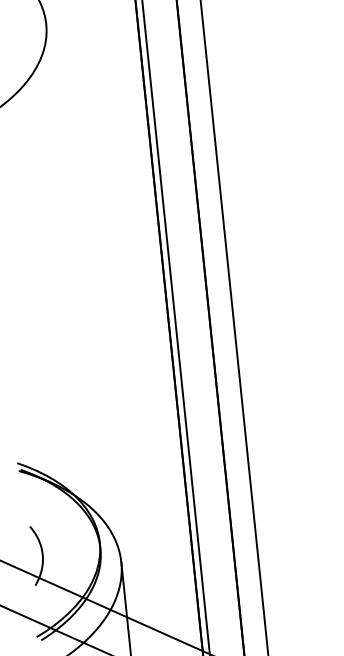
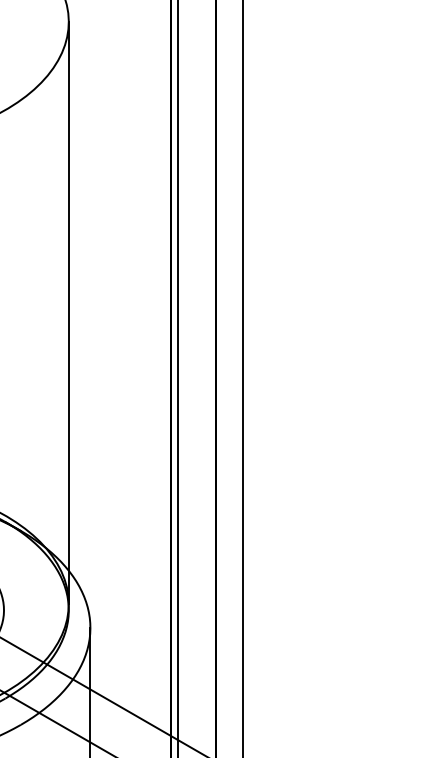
line: (72, 283) -> (68, 312), added

